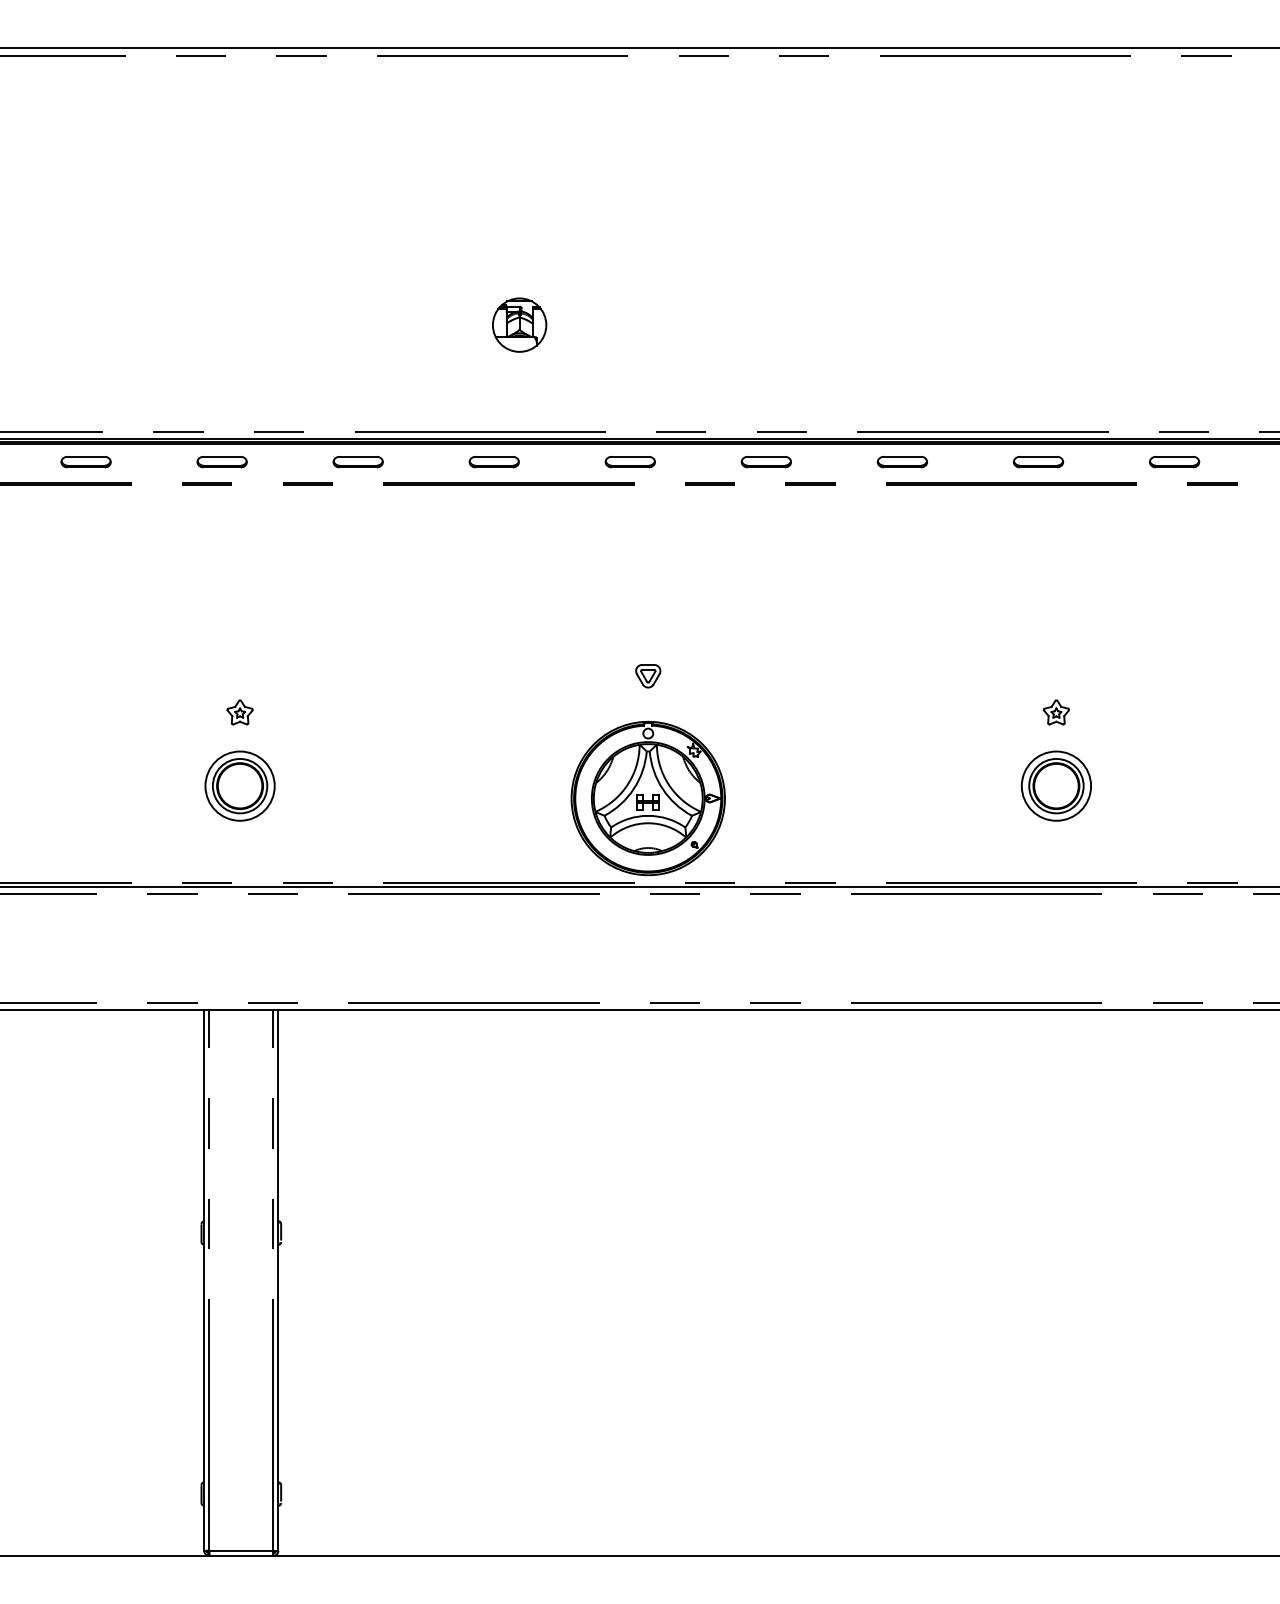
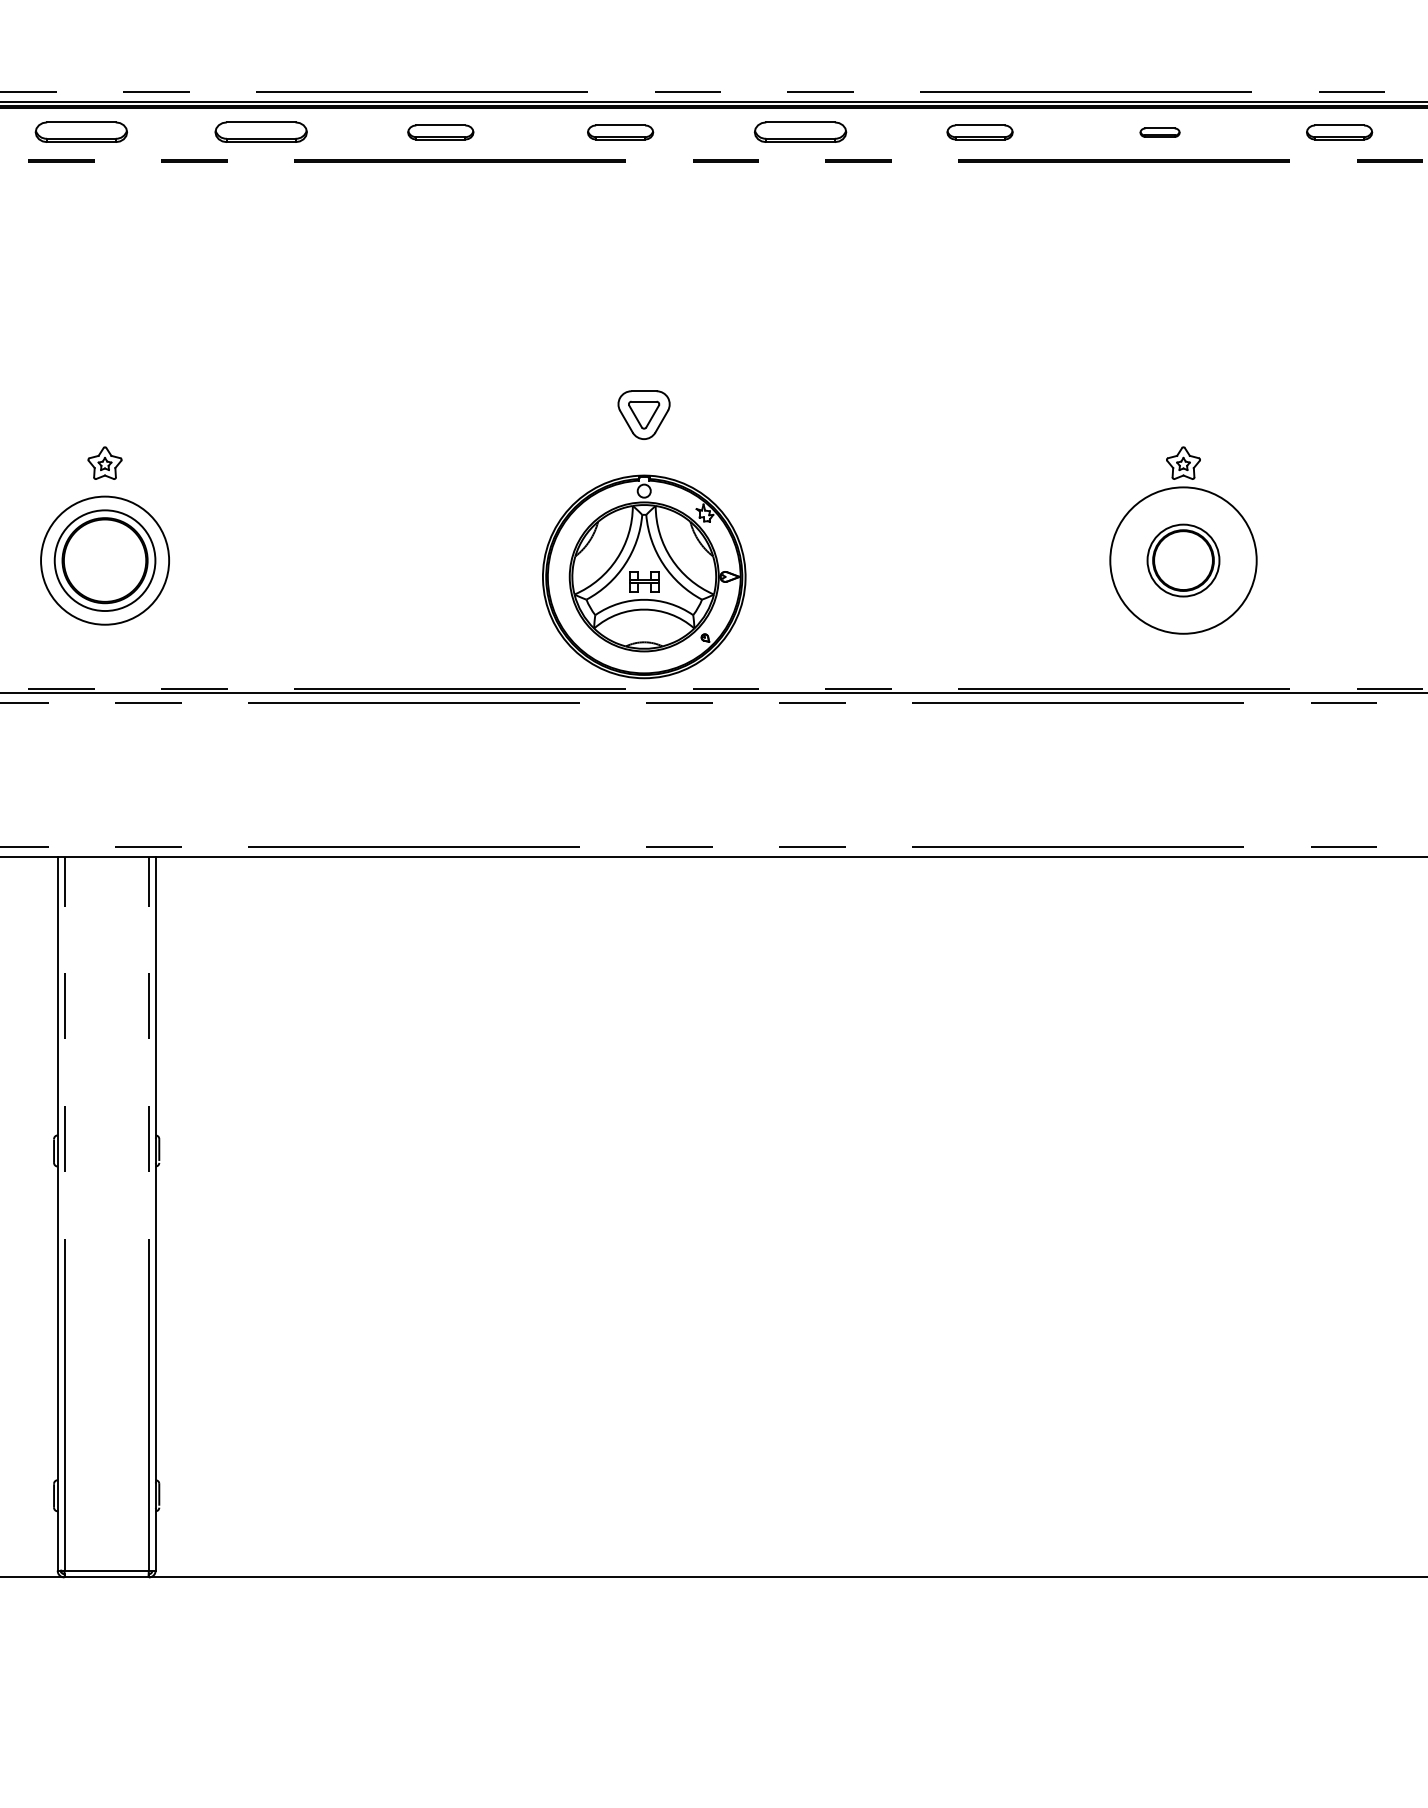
part: (221, 462) -> (80, 133), size x1.4
part: (357, 462) -> (260, 133), size x1.4
part: (765, 462) -> (799, 133), size x1.4
part: (1038, 462) -> (1159, 133), size x0.6
part: (648, 676) -> (644, 415), size x1.6
part: (239, 785) -> (104, 559), size x1.4
circle: (1056, 785) -> (1183, 559), size x1.6

